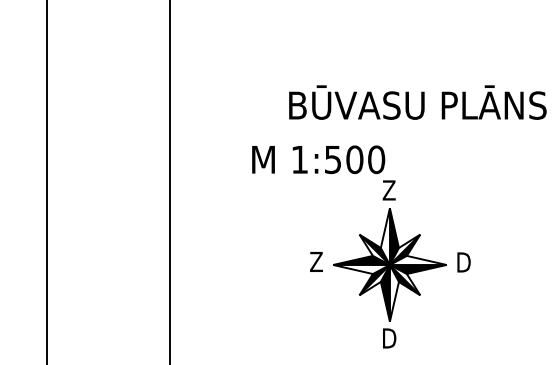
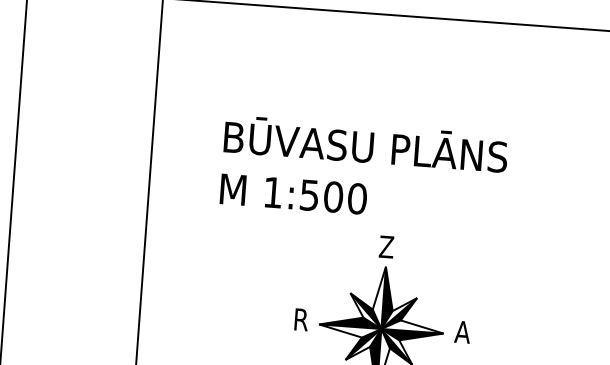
text: (417, 102) -> (365, 143), moved
text: (318, 159) -> (293, 193), moved
text: (316, 261) -> (300, 319), Z -> R
text: (463, 262) -> (462, 332), D -> A

